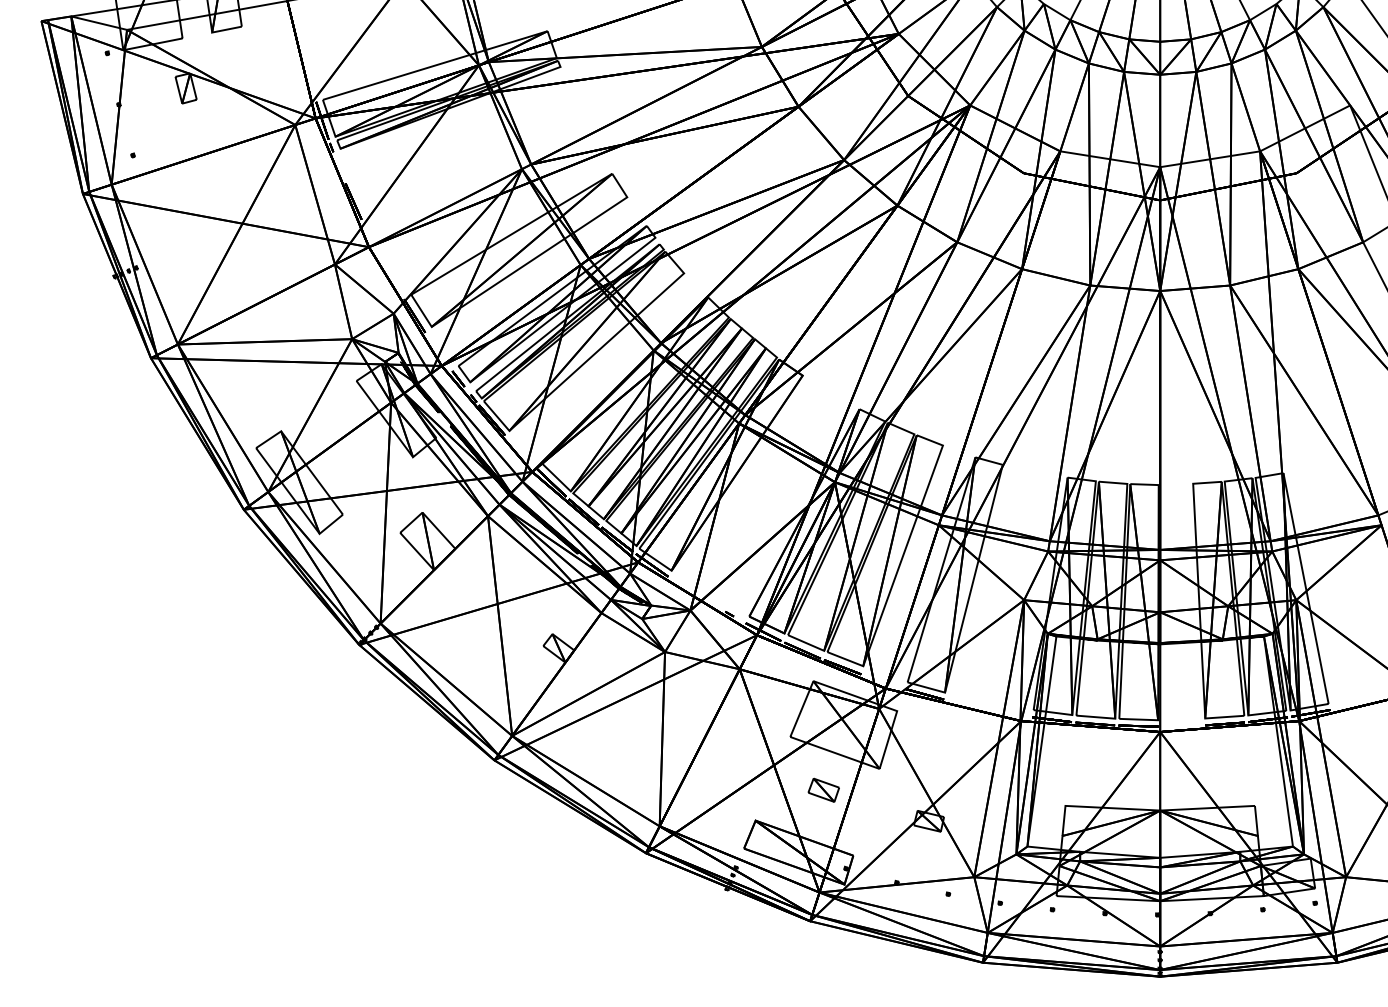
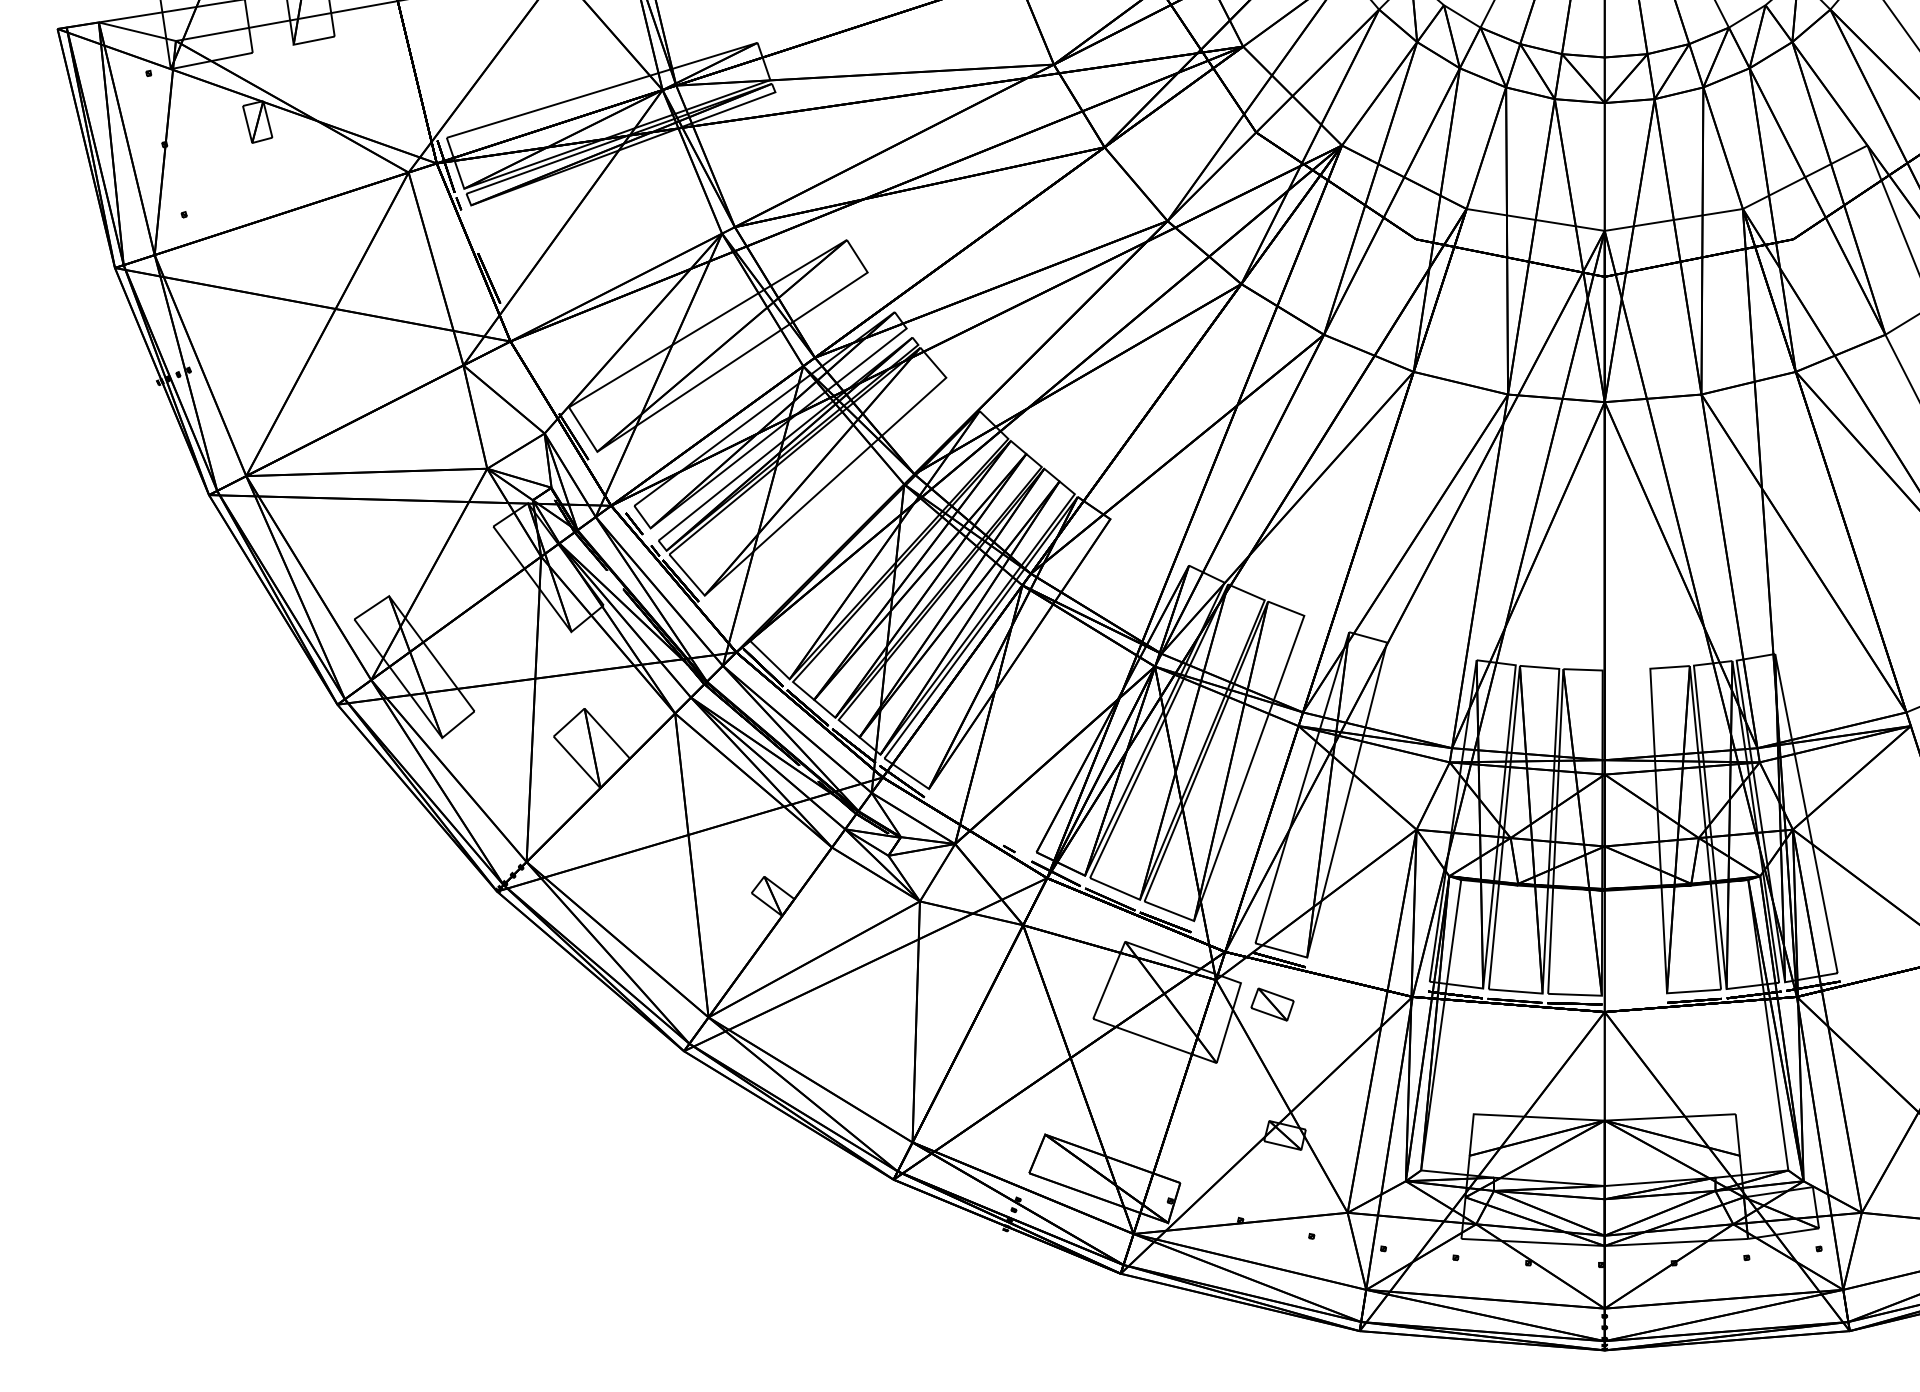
part: (823, 790) -> (1272, 1004), moved

